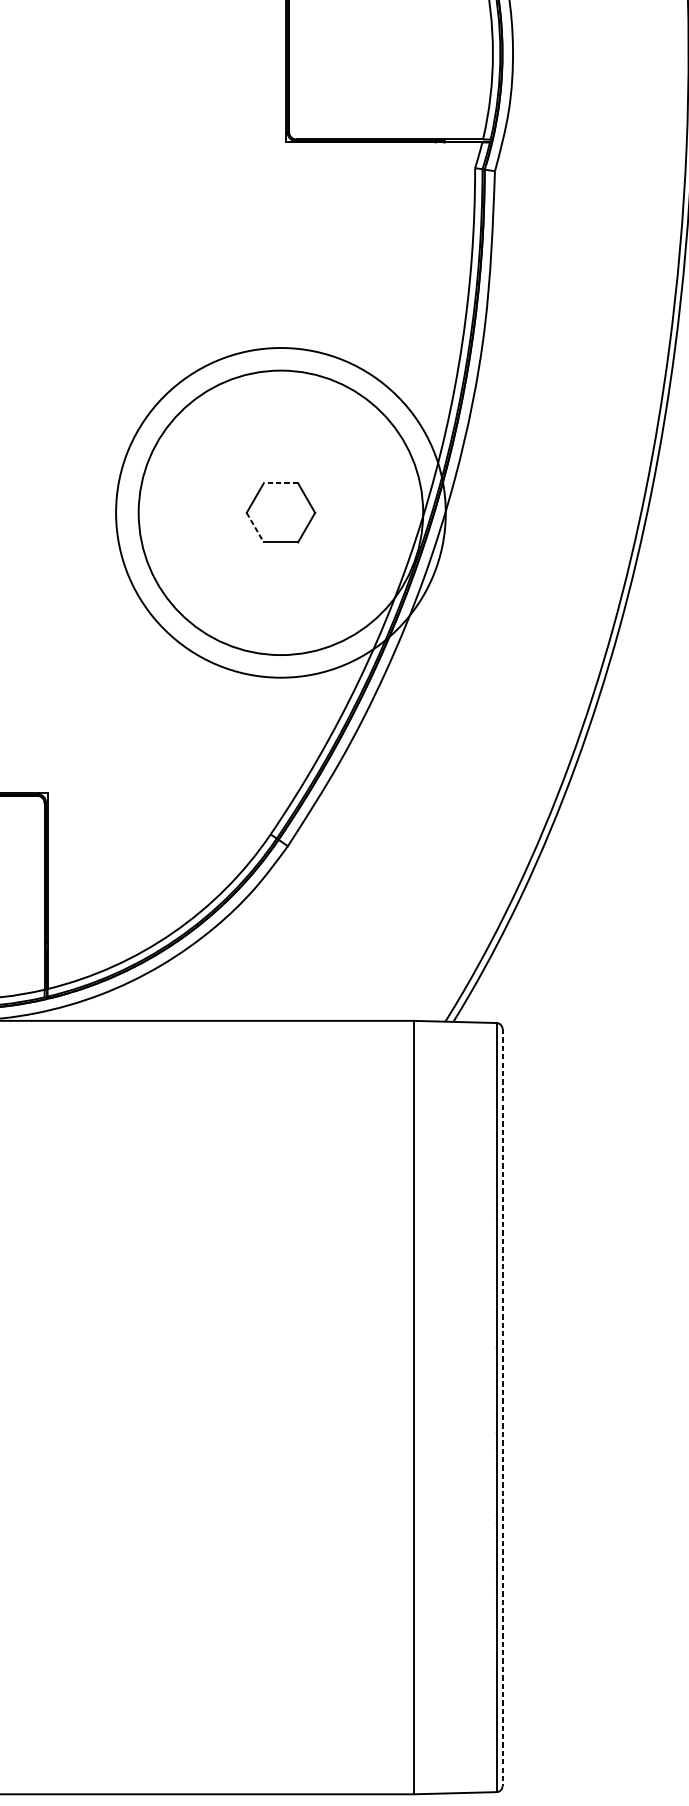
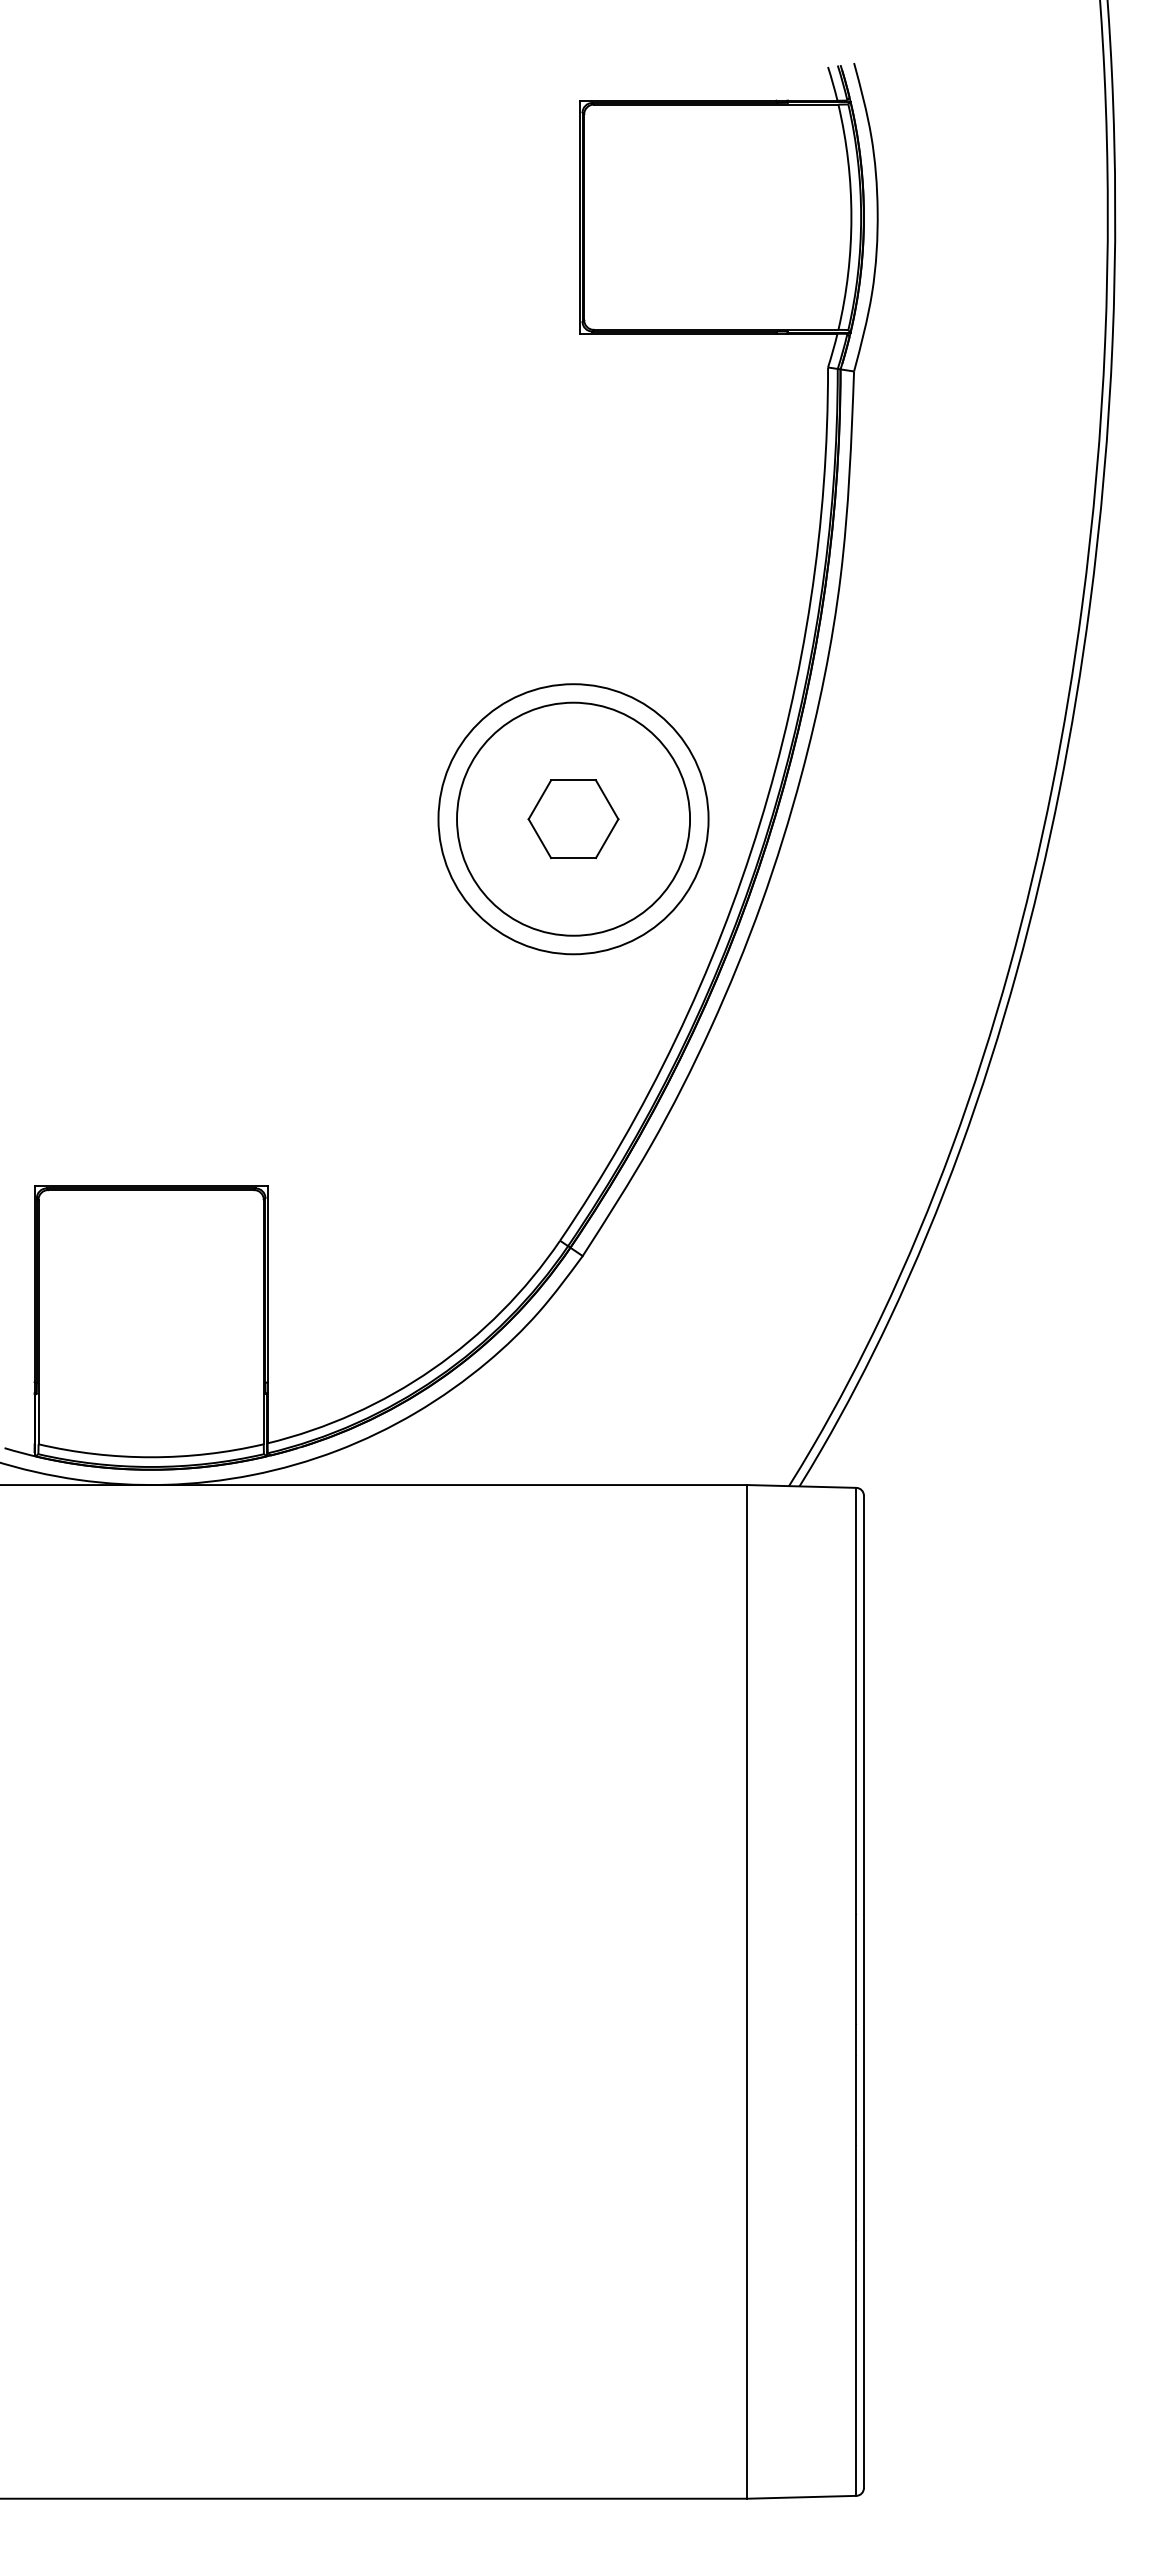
line: (280, 483) -> (573, 780), dashed -> solid
circle: (280, 512) -> (573, 818), size x0.62
circle: (280, 513) -> (573, 819), size x0.62
line: (255, 528) -> (540, 839), dashed -> solid
line: (502, 1408) -> (863, 1992), dashed -> solid

